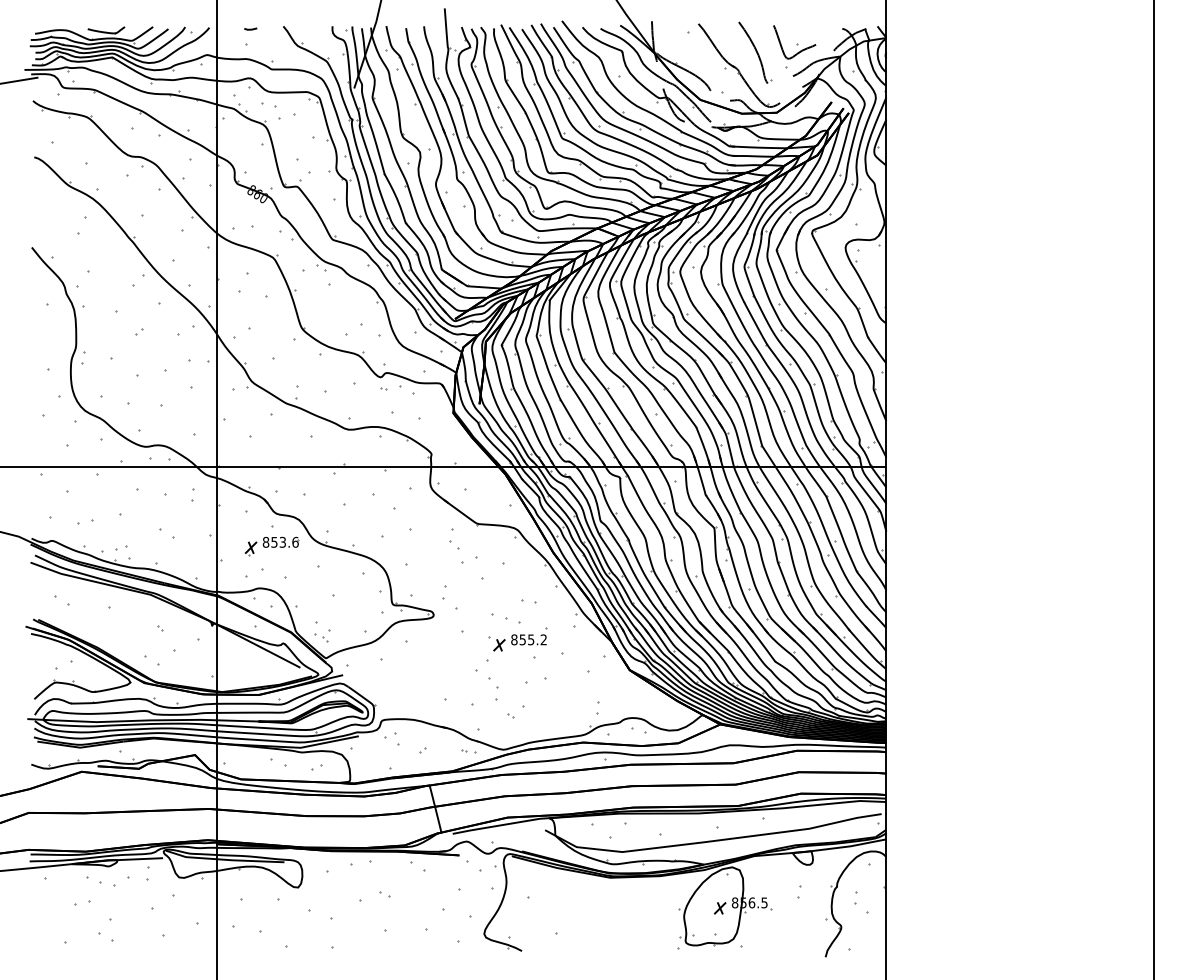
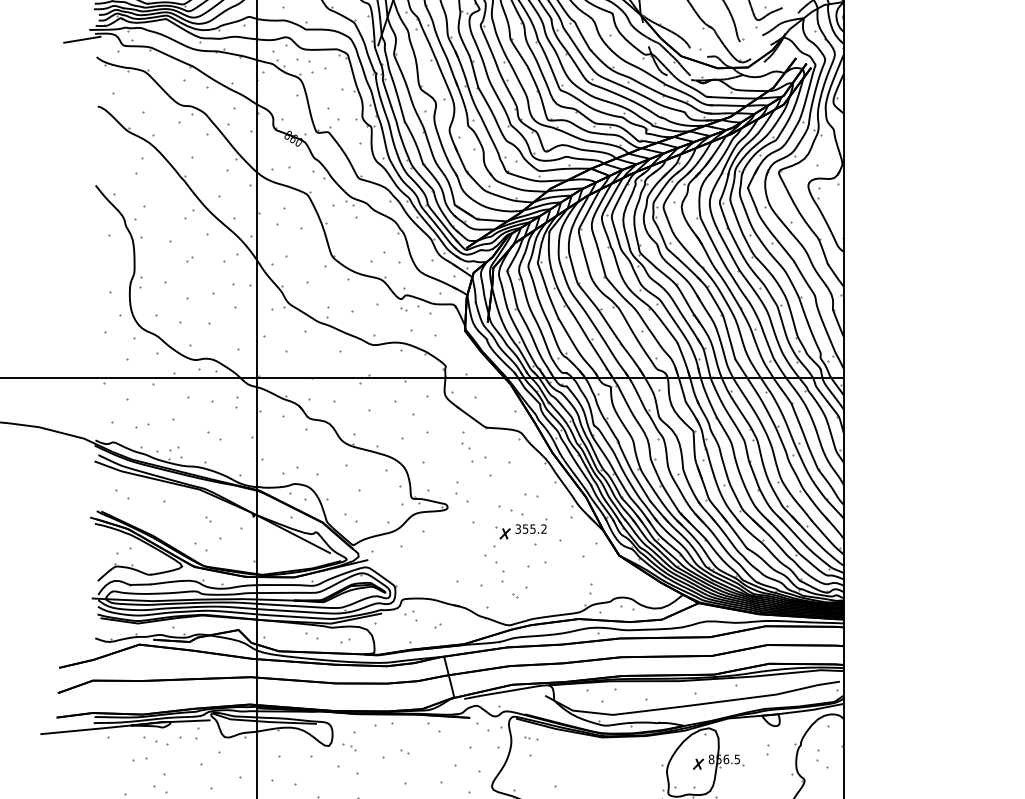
part: (272, 546) -> (306, 447), removed
part: (321, 637) -> (349, 746), moved
text: (514, 639) -> (518, 528), 855.2 -> 355.2
part: (468, 751) -> (530, 738), moved

